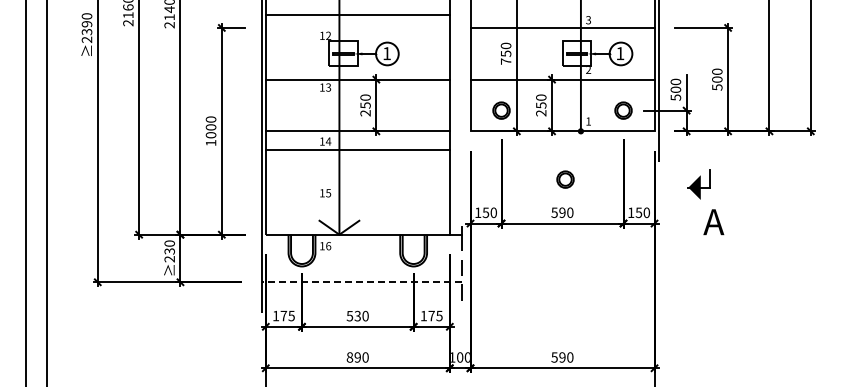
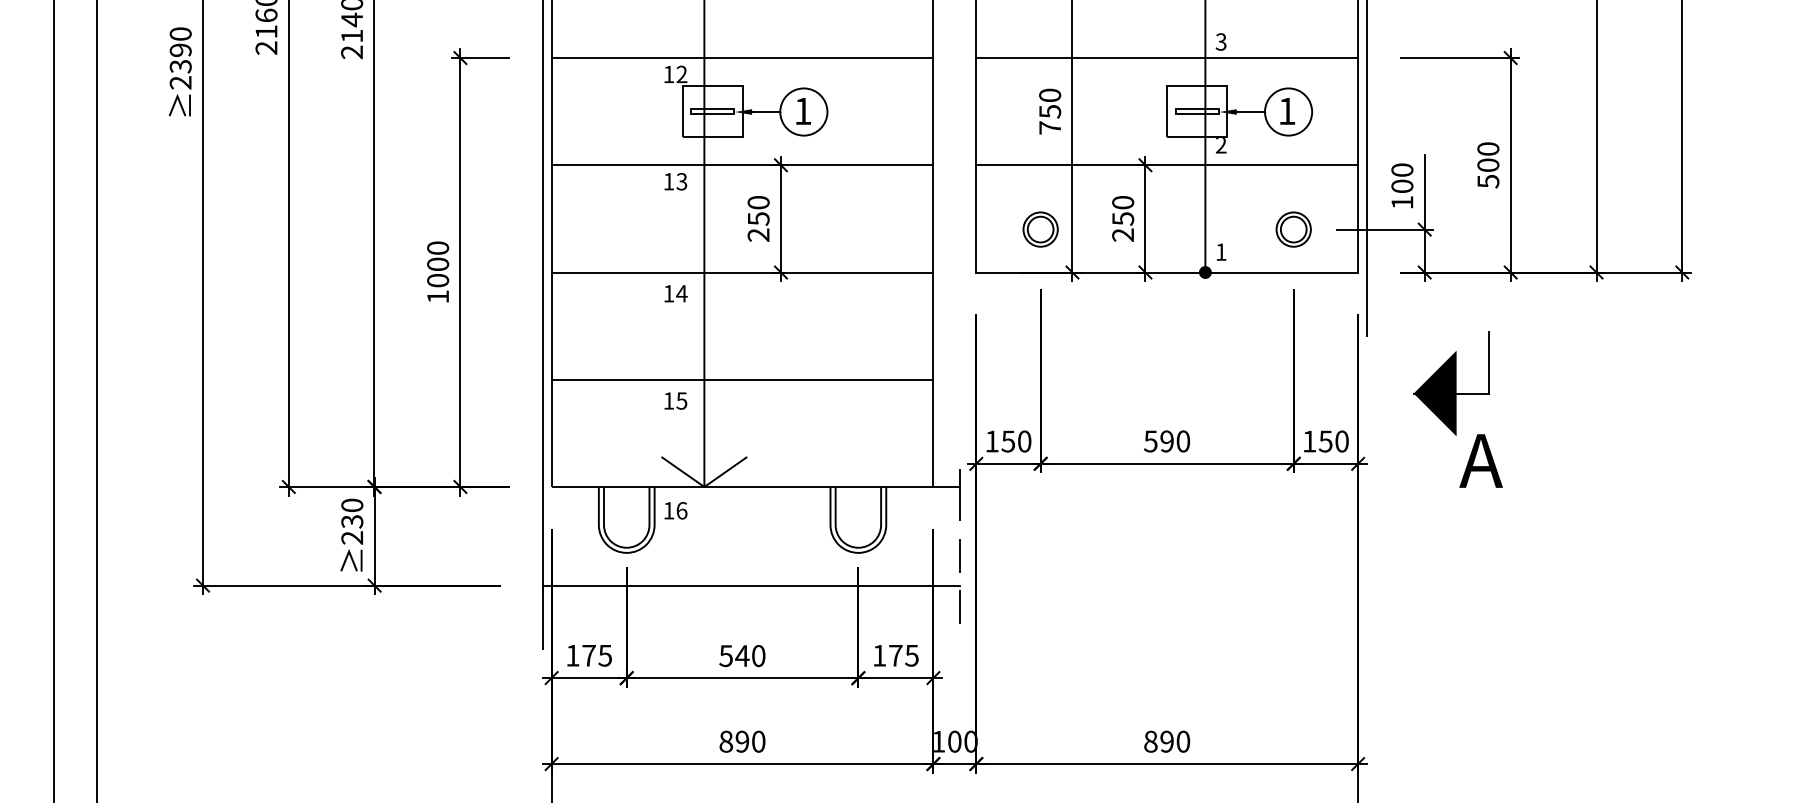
line: (357, 14) -> (741, 57), moved
text: (675, 97) -> (1401, 202), 500 -> 100
line: (357, 150) -> (741, 380), moved
circle: (565, 179) -> (1173, 372), removed
part: (698, 184) -> (1449, 382), size x1.67
line: (361, 282) -> (750, 586), dashed -> solid
text: (357, 315) -> (741, 654), 530 -> 540
text: (554, 357) -> (1150, 741), 590 -> 890

